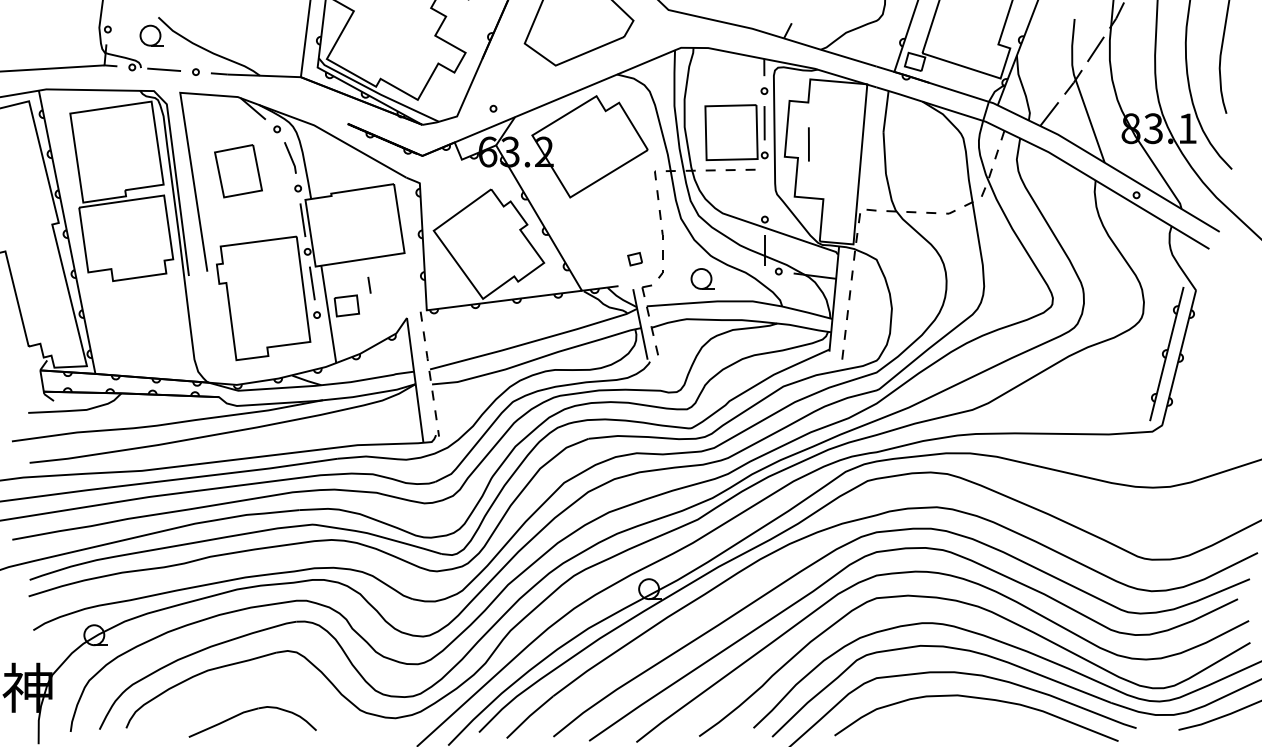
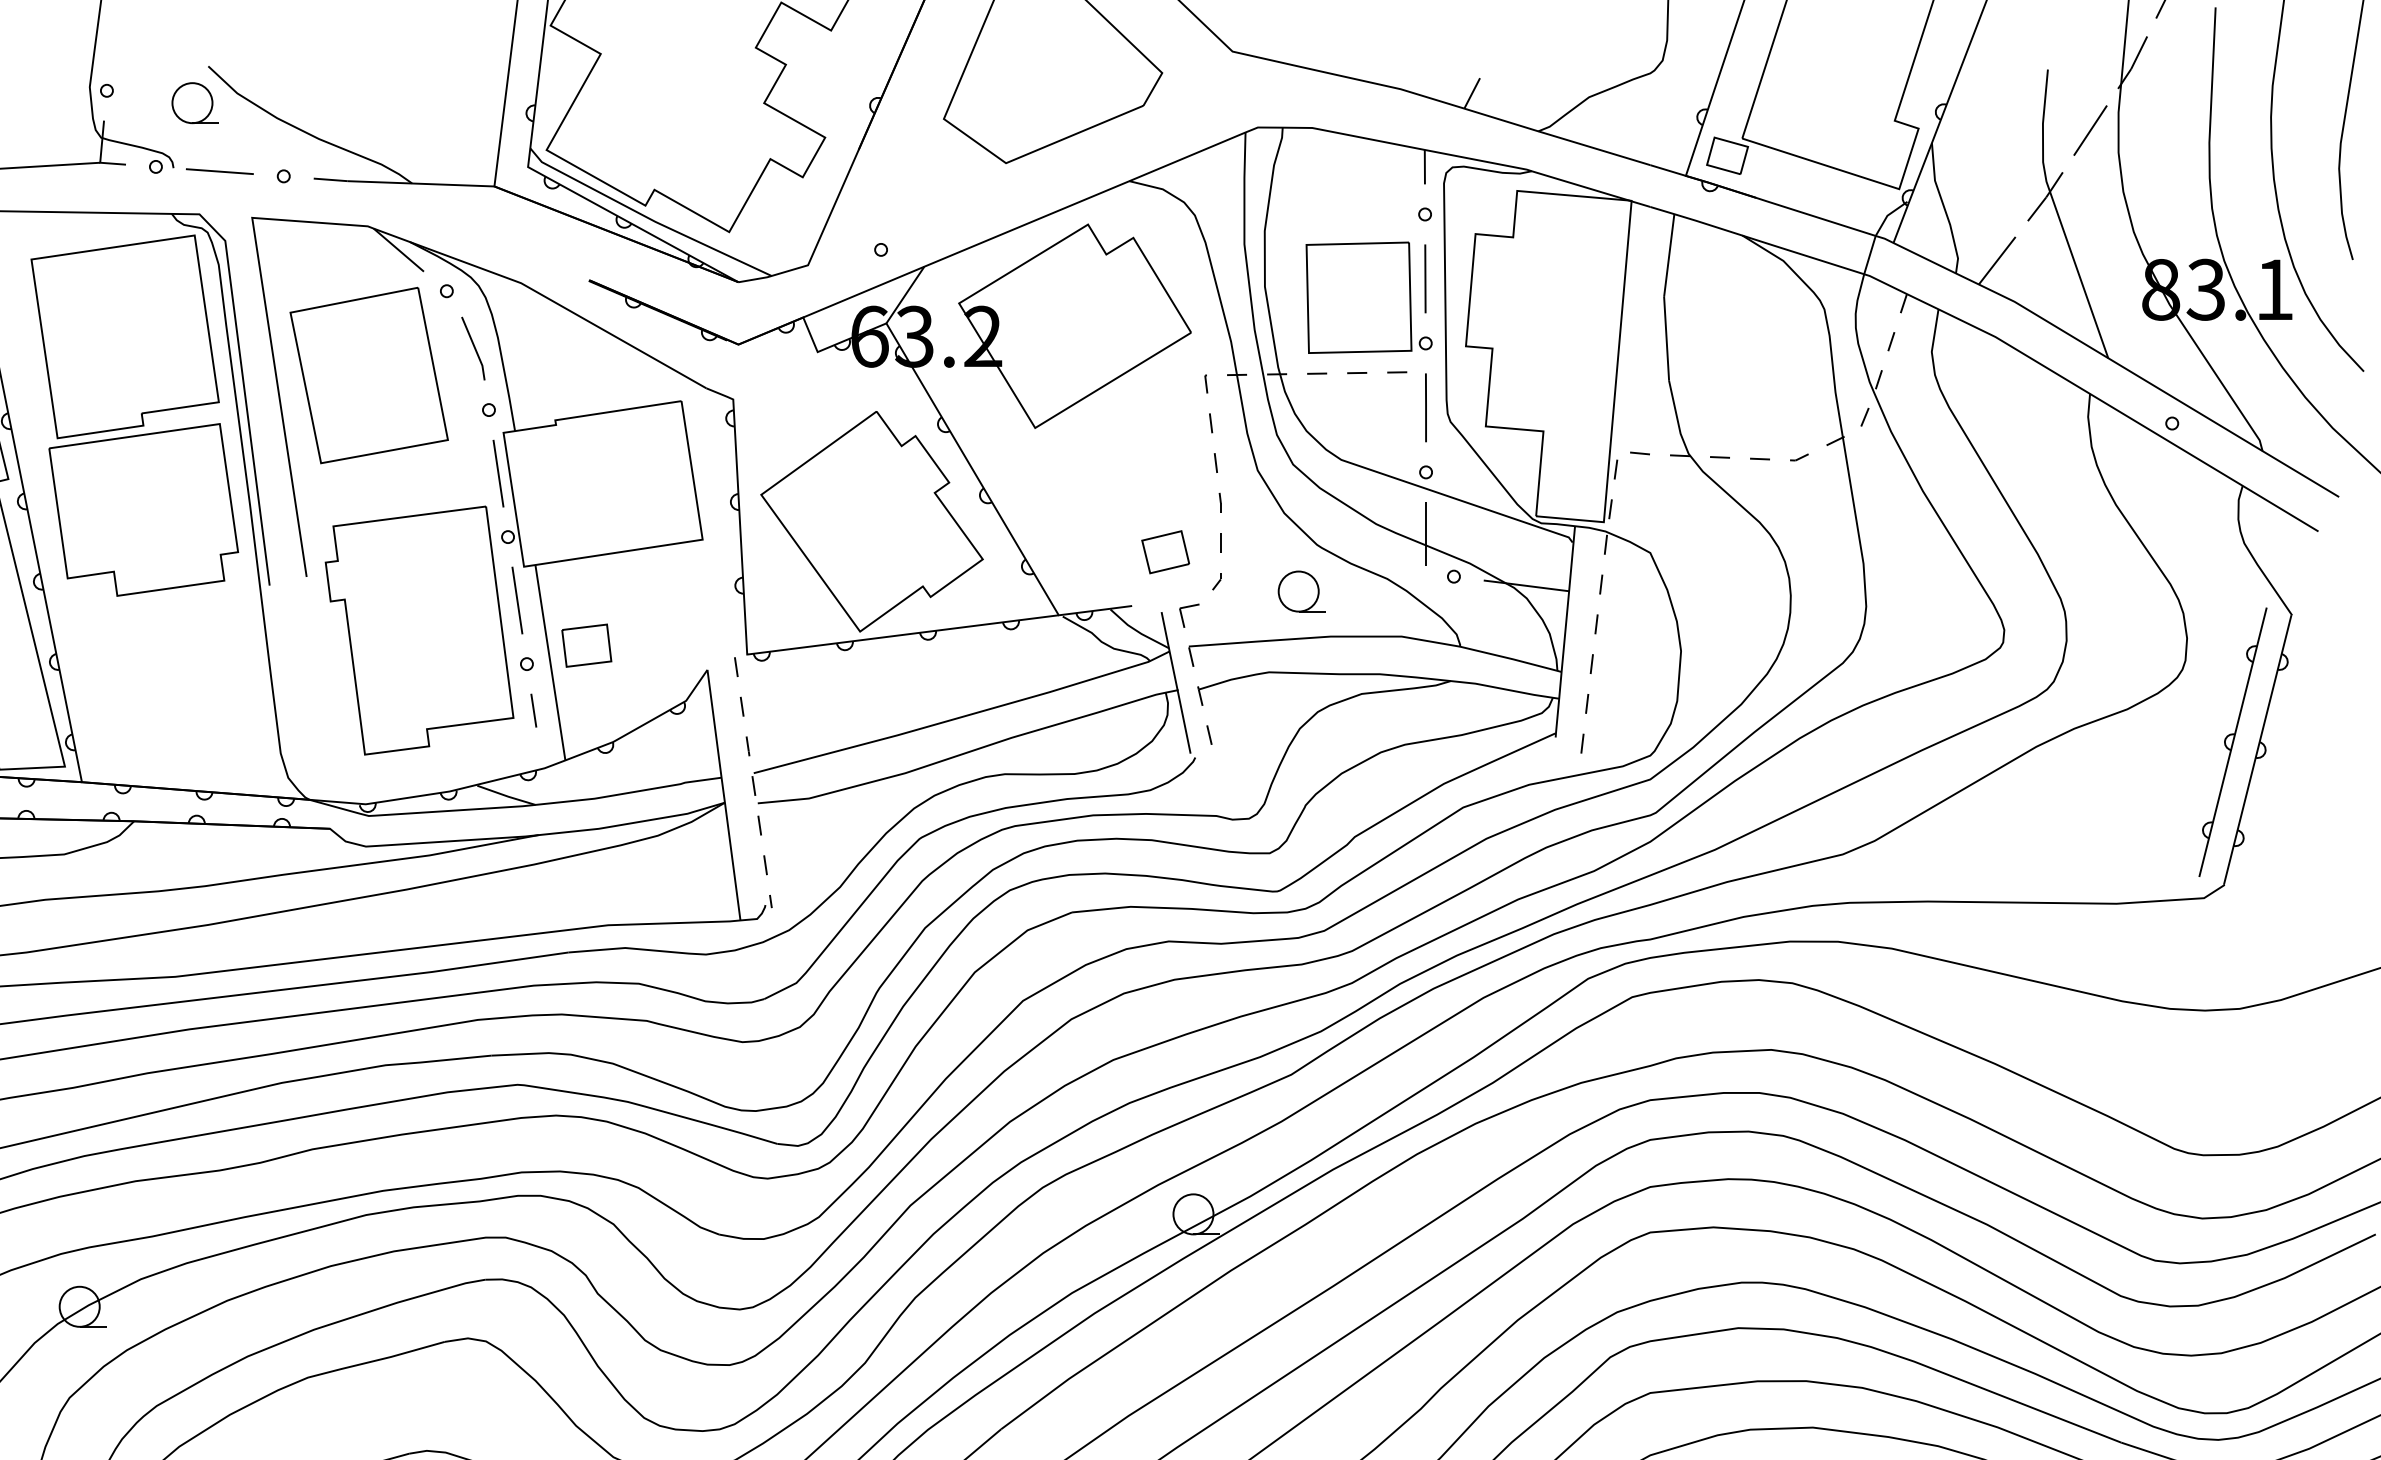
line: (808, 144) -> (1425, 407), moved
part: (238, 170) -> (369, 373), size x1.67
part: (634, 258) -> (1164, 550), size x1.67
line: (369, 284) -> (533, 709), moved

